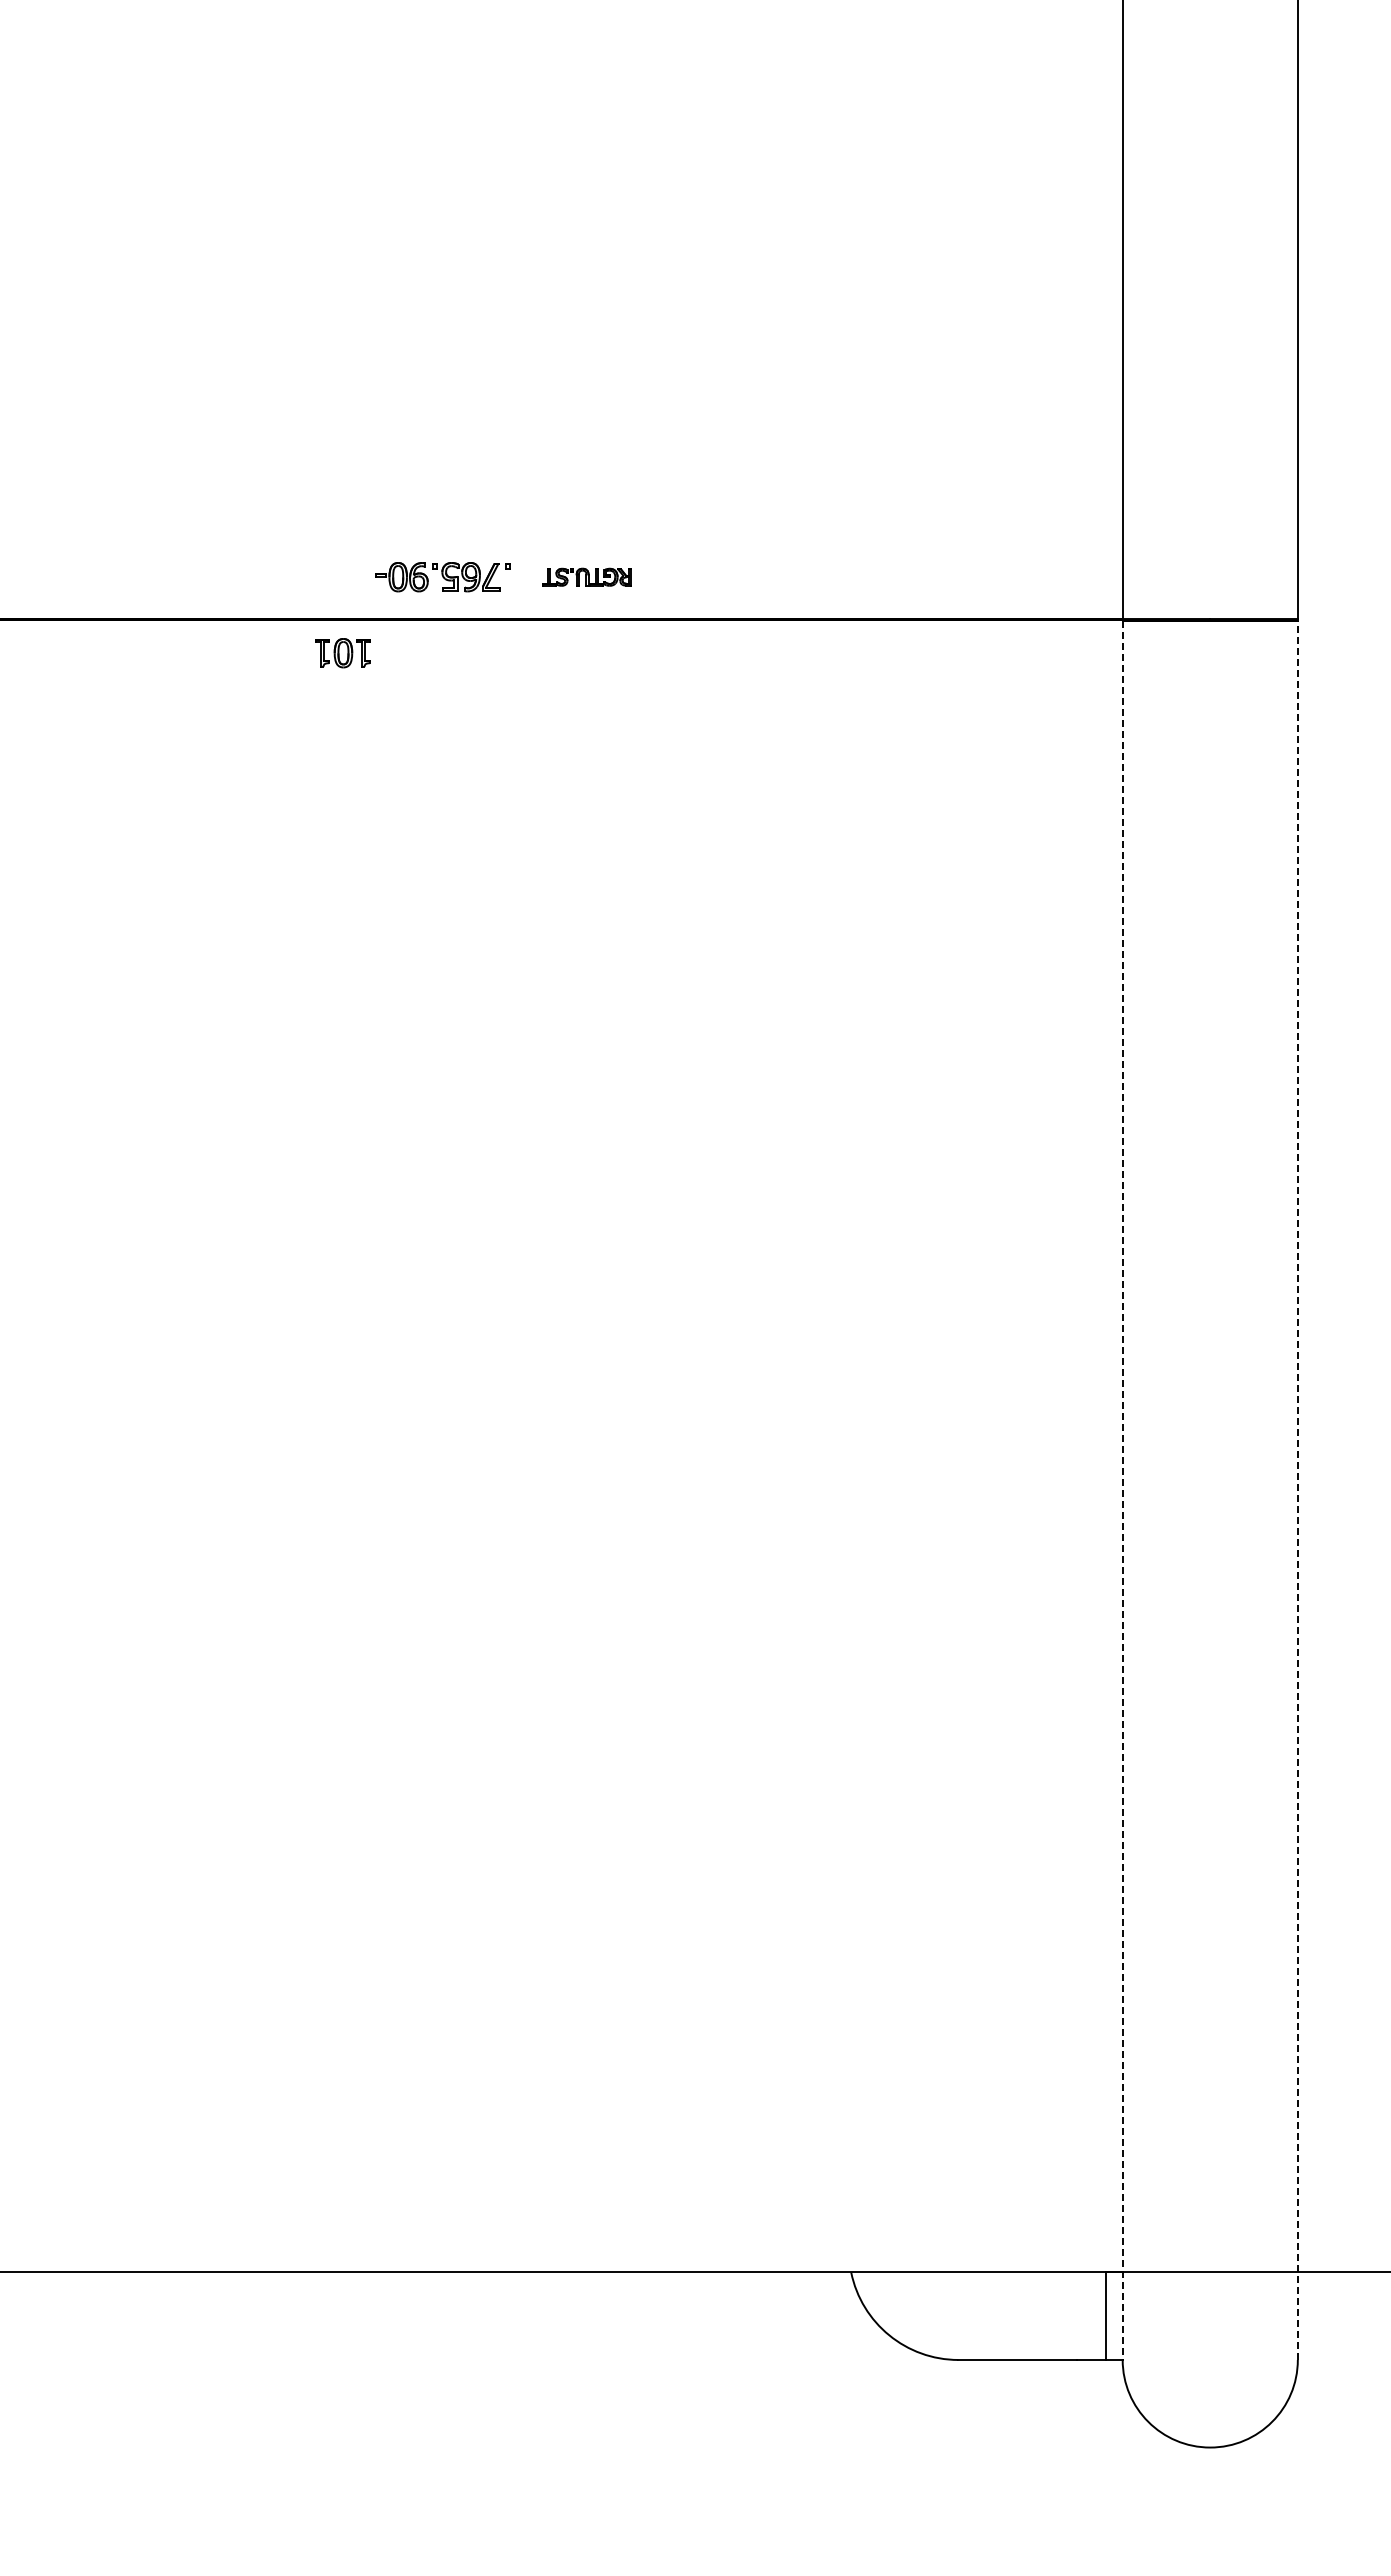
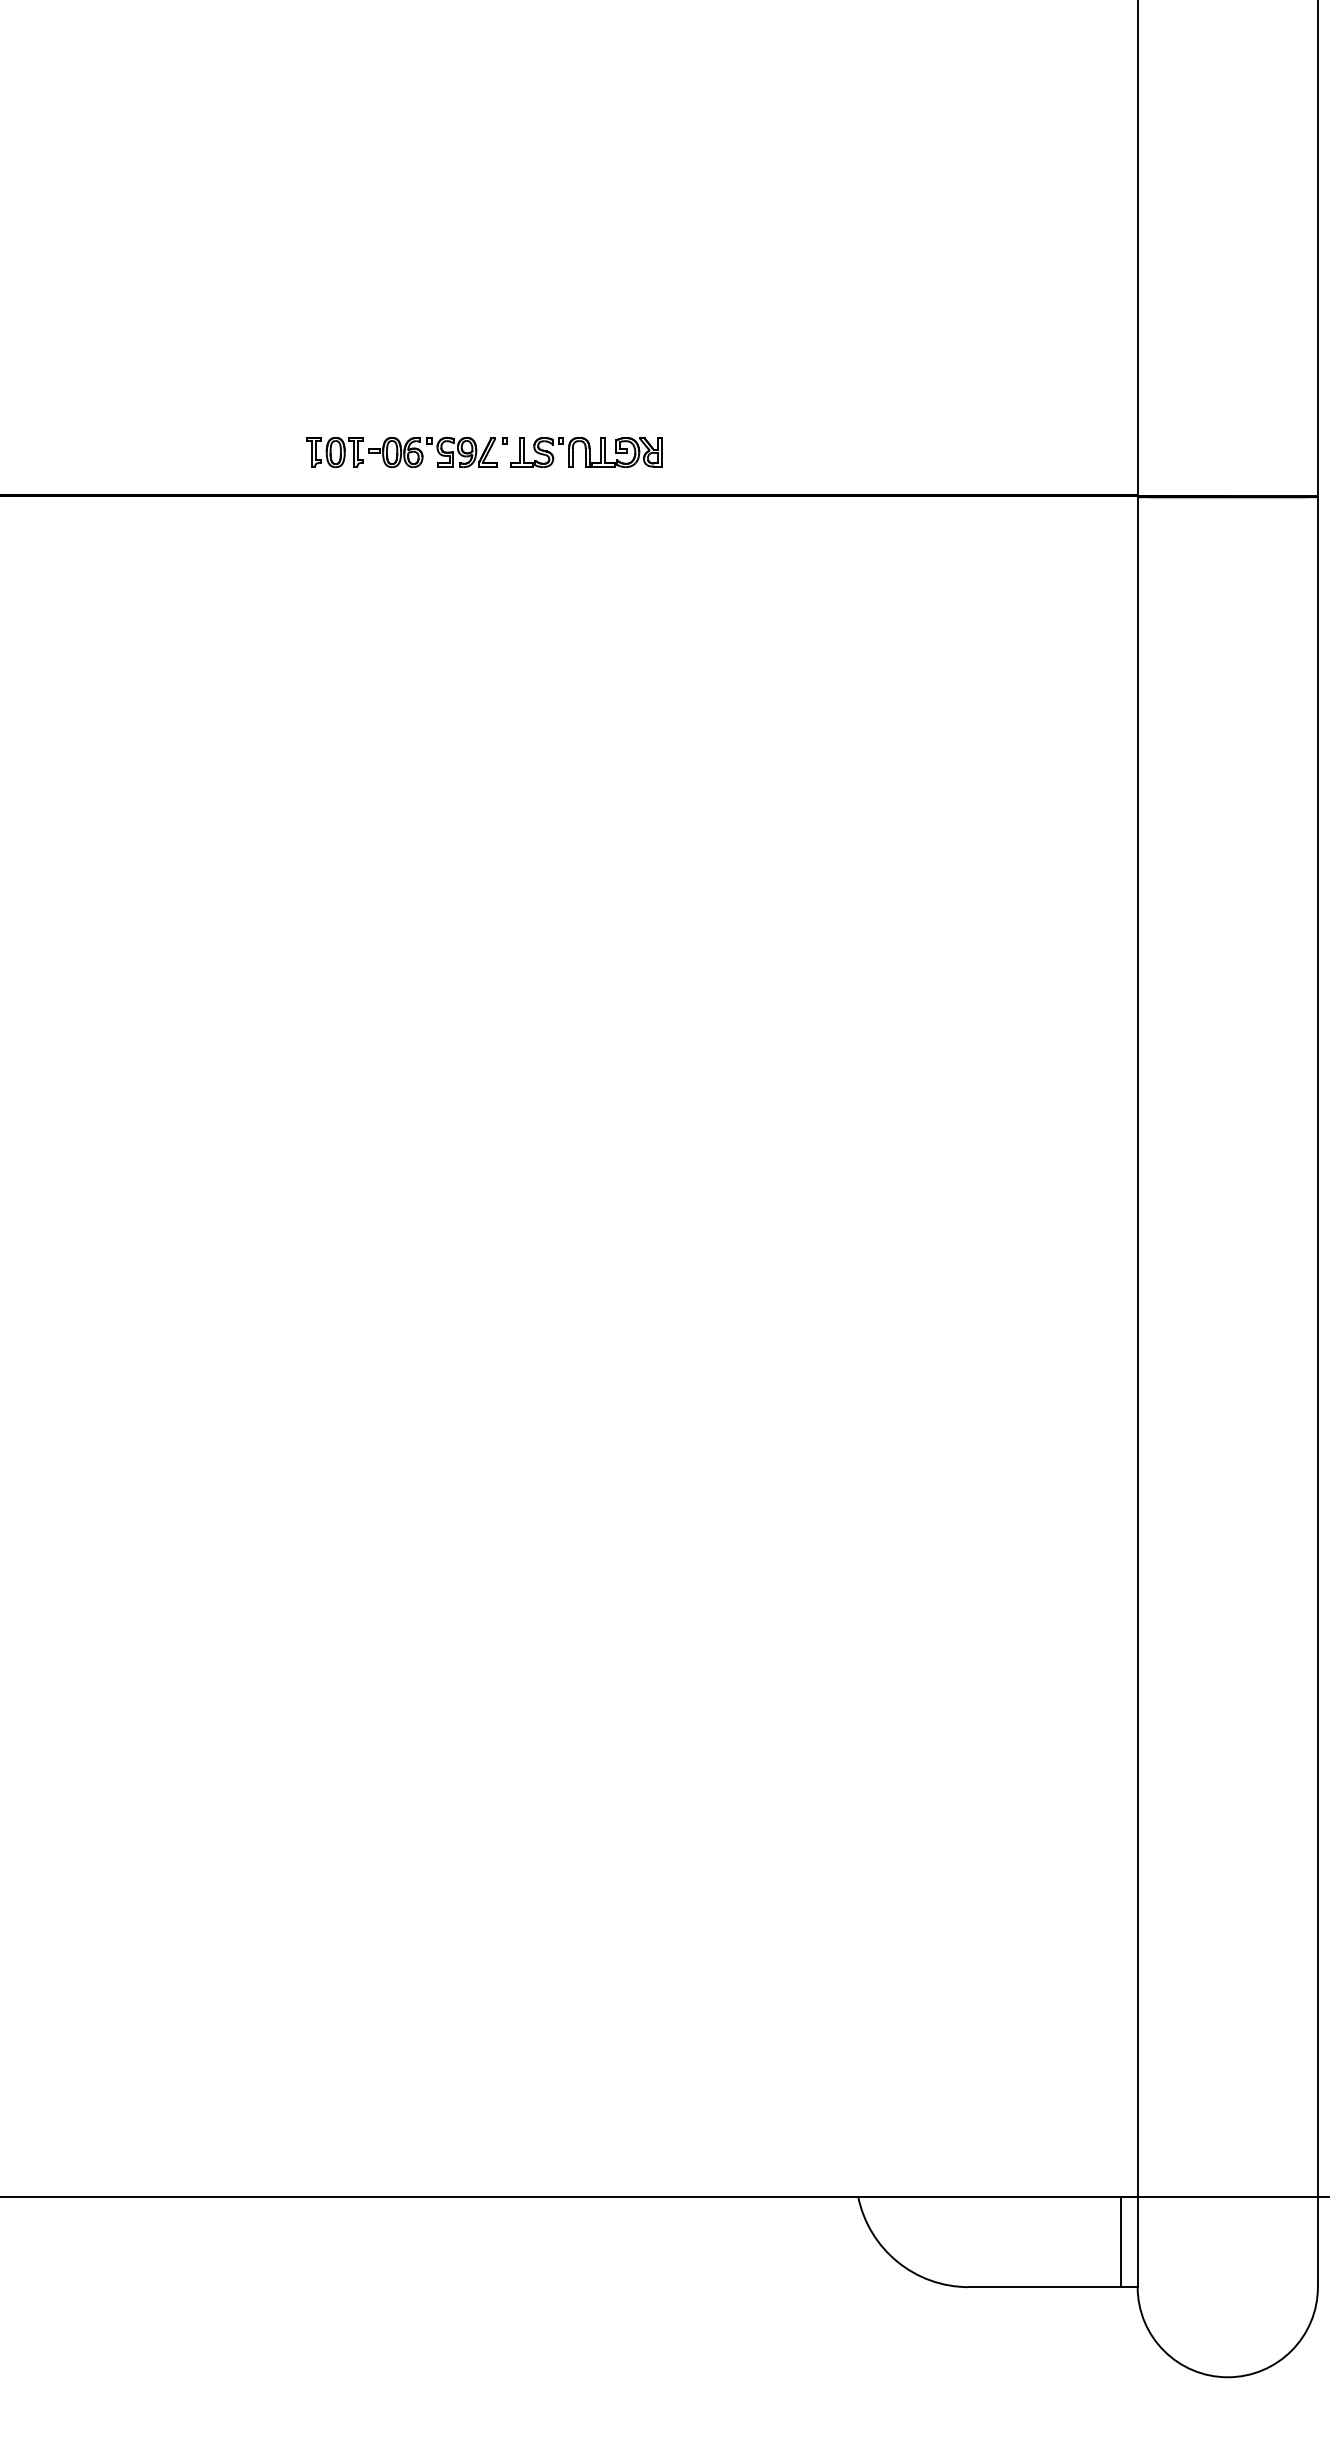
part: (586, 577) -> (585, 452), size x1.67
part: (342, 653) -> (334, 452), moved
line: (1122, 1490) -> (1137, 1392), dashed -> solid
line: (1297, 1490) -> (1317, 1392), dashed -> solid

